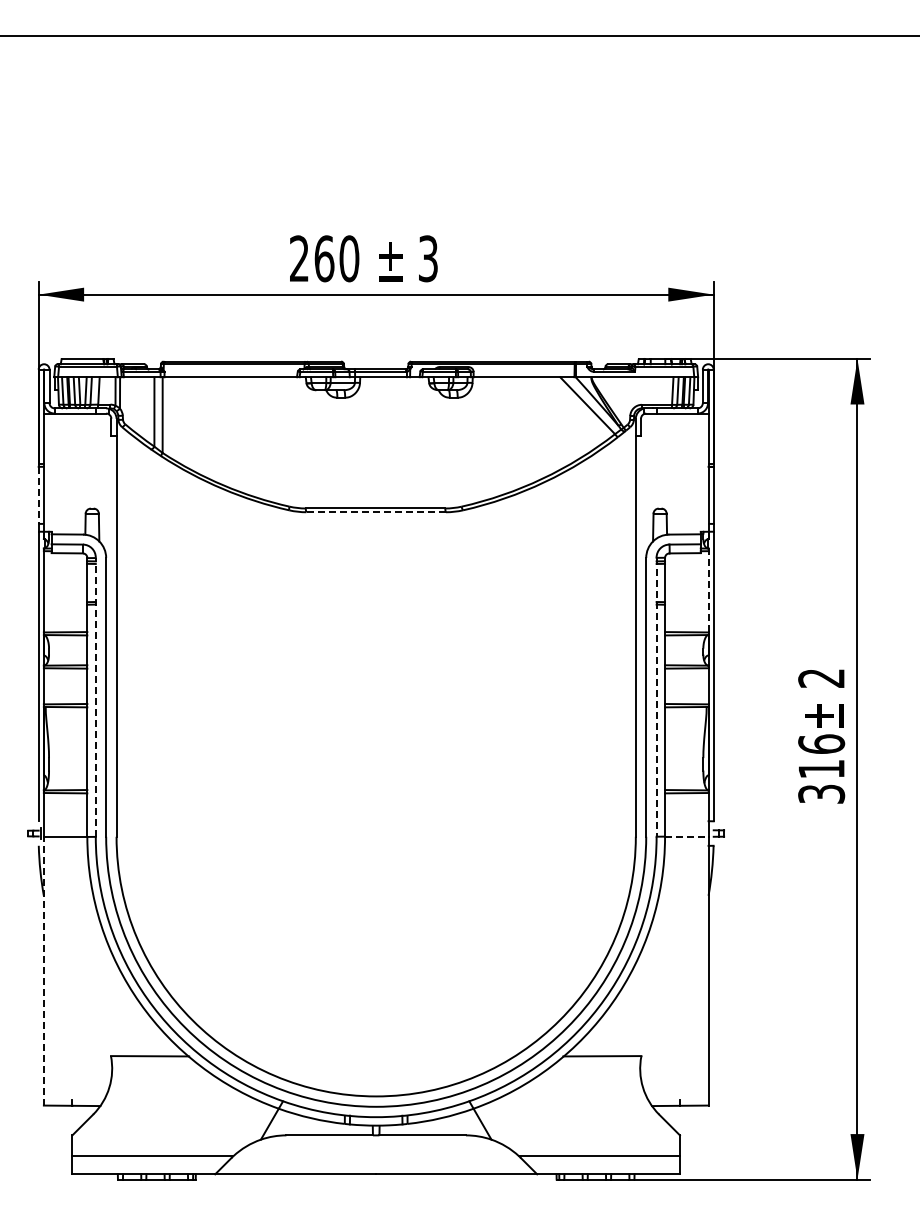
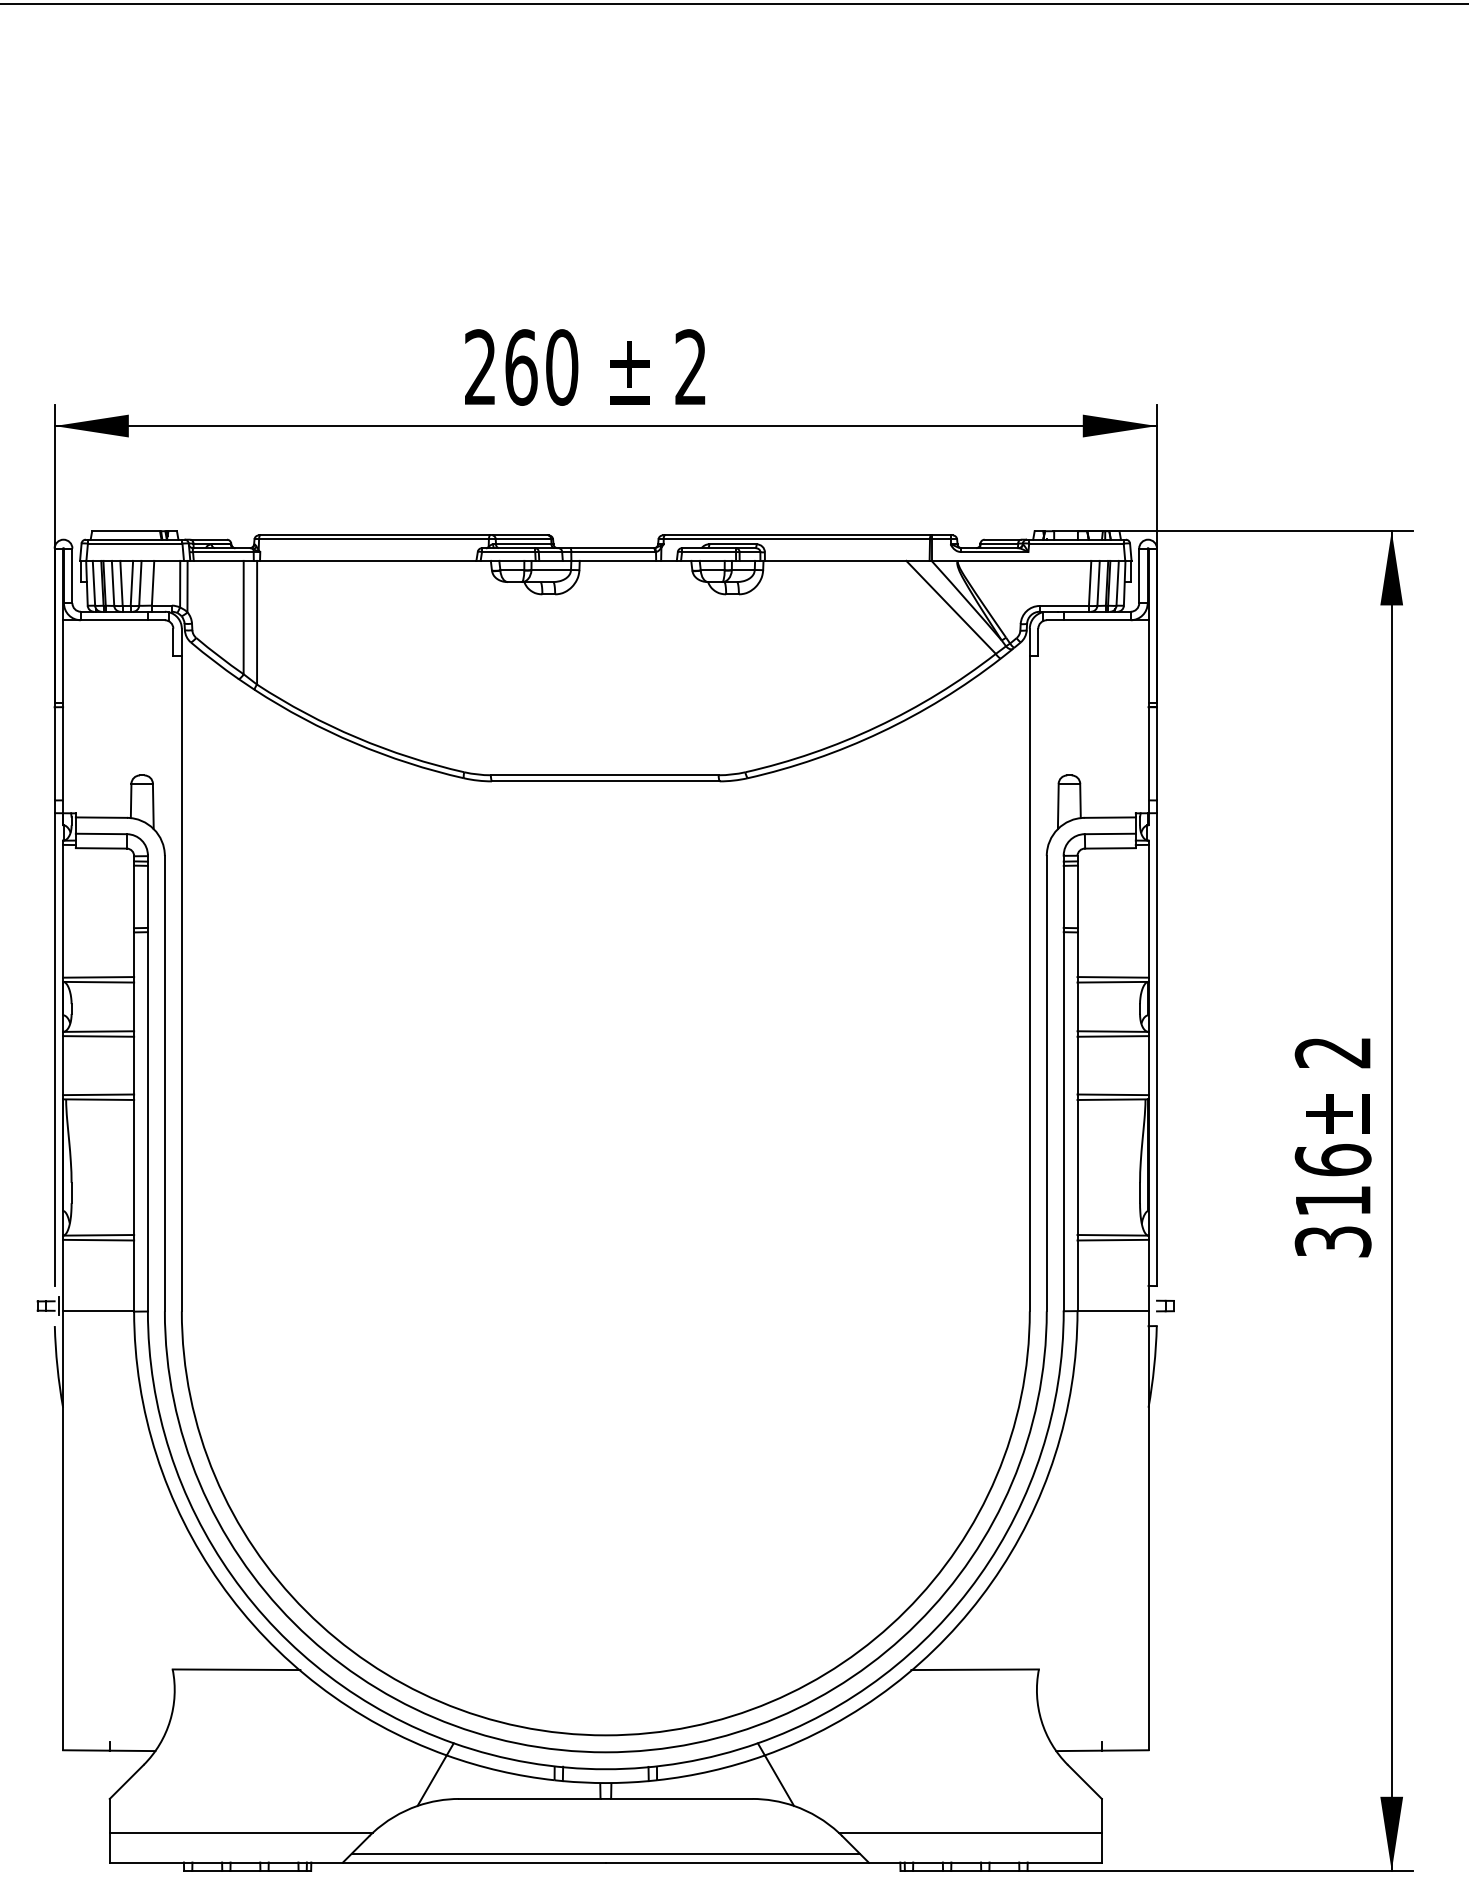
text: (427, 258) -> (689, 367), 3 -> 2
line: (38, 495) -> (54, 754), dashed -> solid
line: (376, 512) -> (606, 781), dashed -> solid
line: (708, 591) -> (1148, 910), dashed -> solid
line: (95, 697) -> (147, 1083), dashed -> solid
line: (656, 697) -> (1063, 1083), dashed -> solid
line: (686, 836) -> (1112, 1310), dashed -> solid
line: (43, 970) -> (62, 1529), dashed -> solid
line: (375, 1169) -> (604, 1854), added

